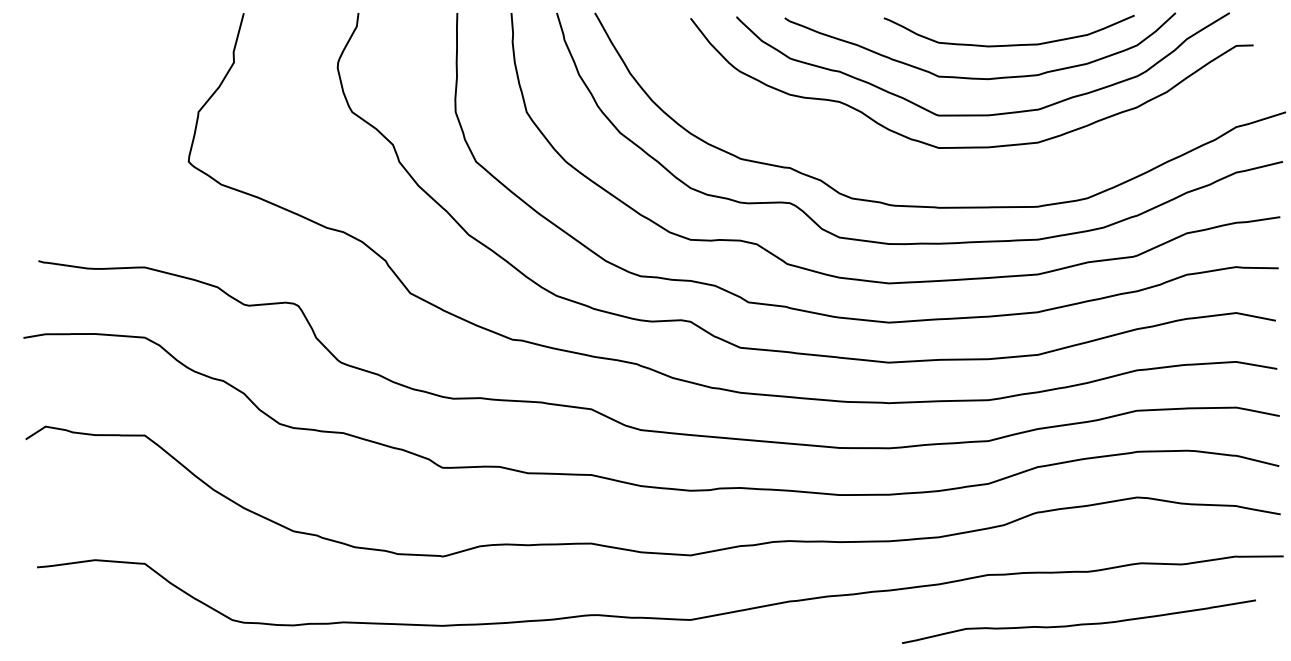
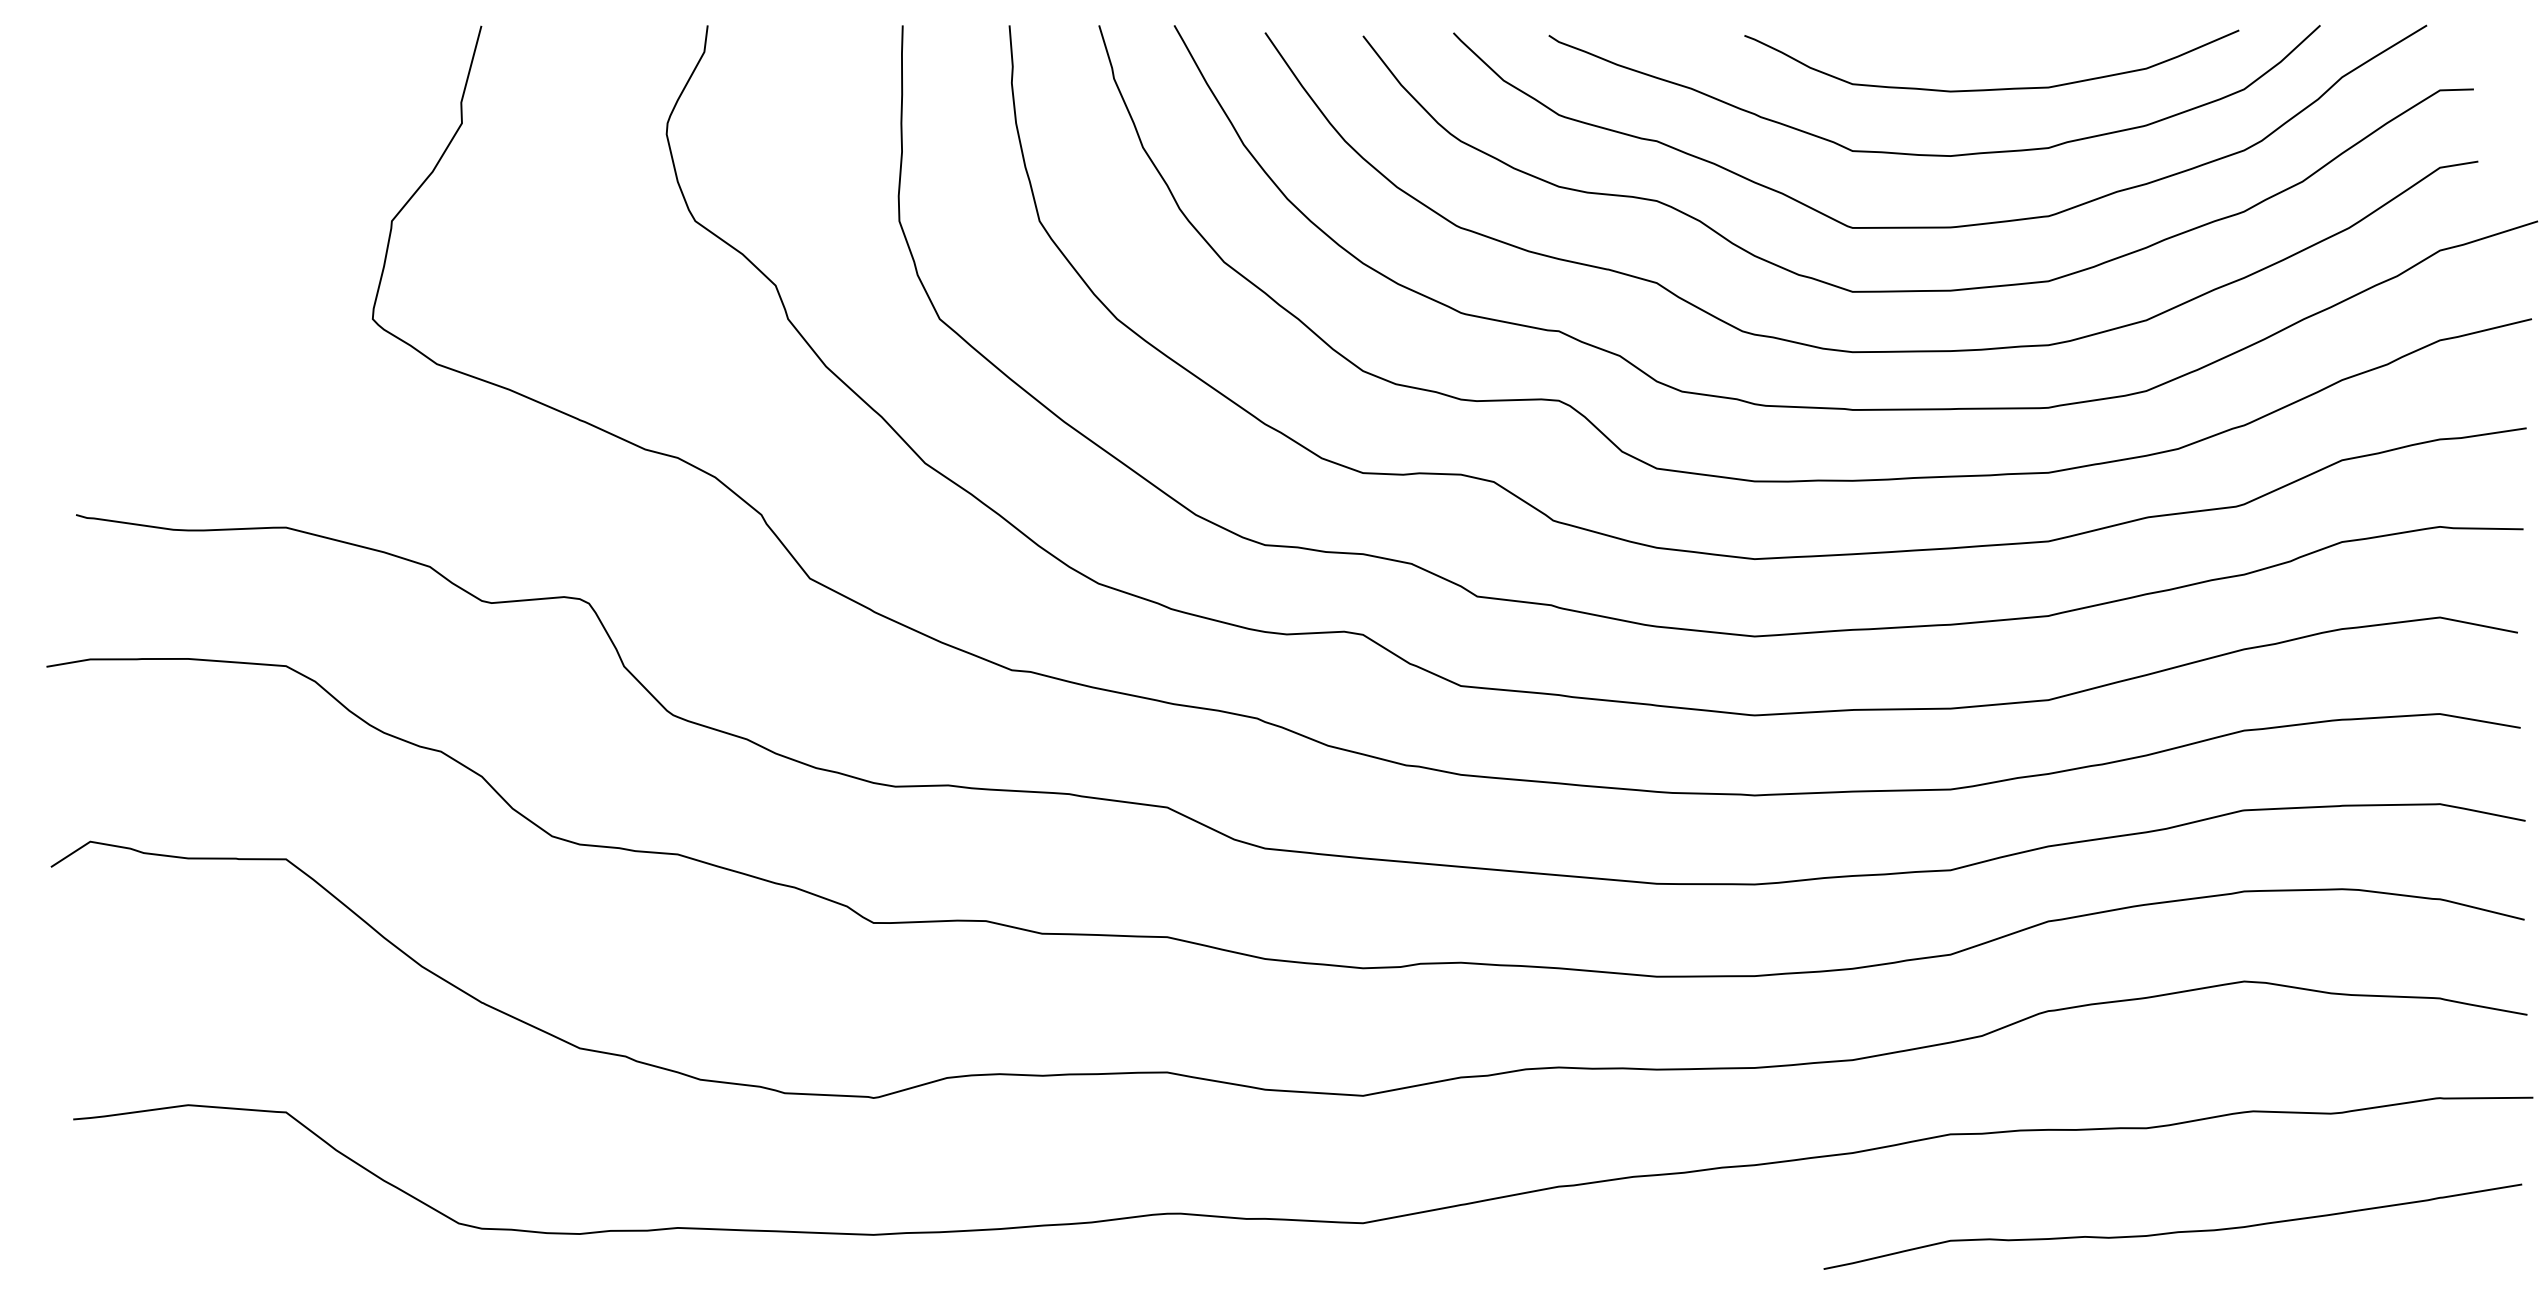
curve: (947, 177) -> (1869, 350), added
curve: (1079, 623) -> (2173, 1230), moved

